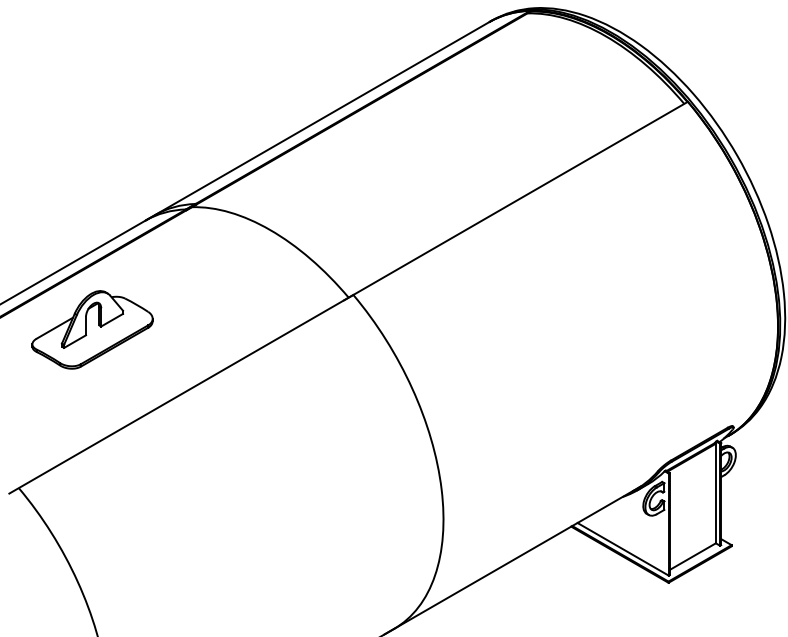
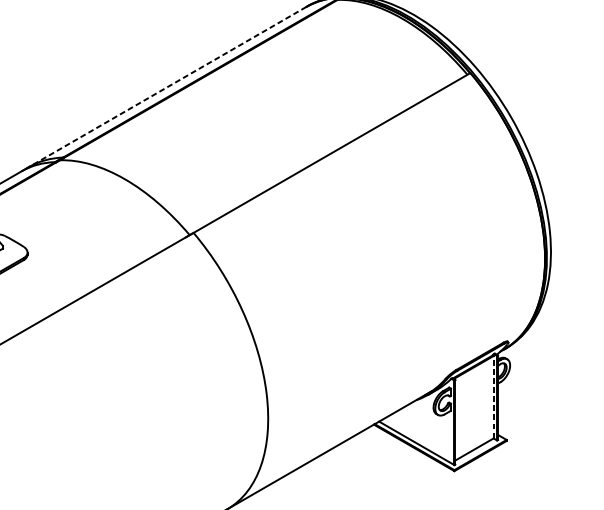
line: (317, 121) -> (163, 89), solid -> dashed
line: (715, 493) -> (493, 397), solid -> dashed

